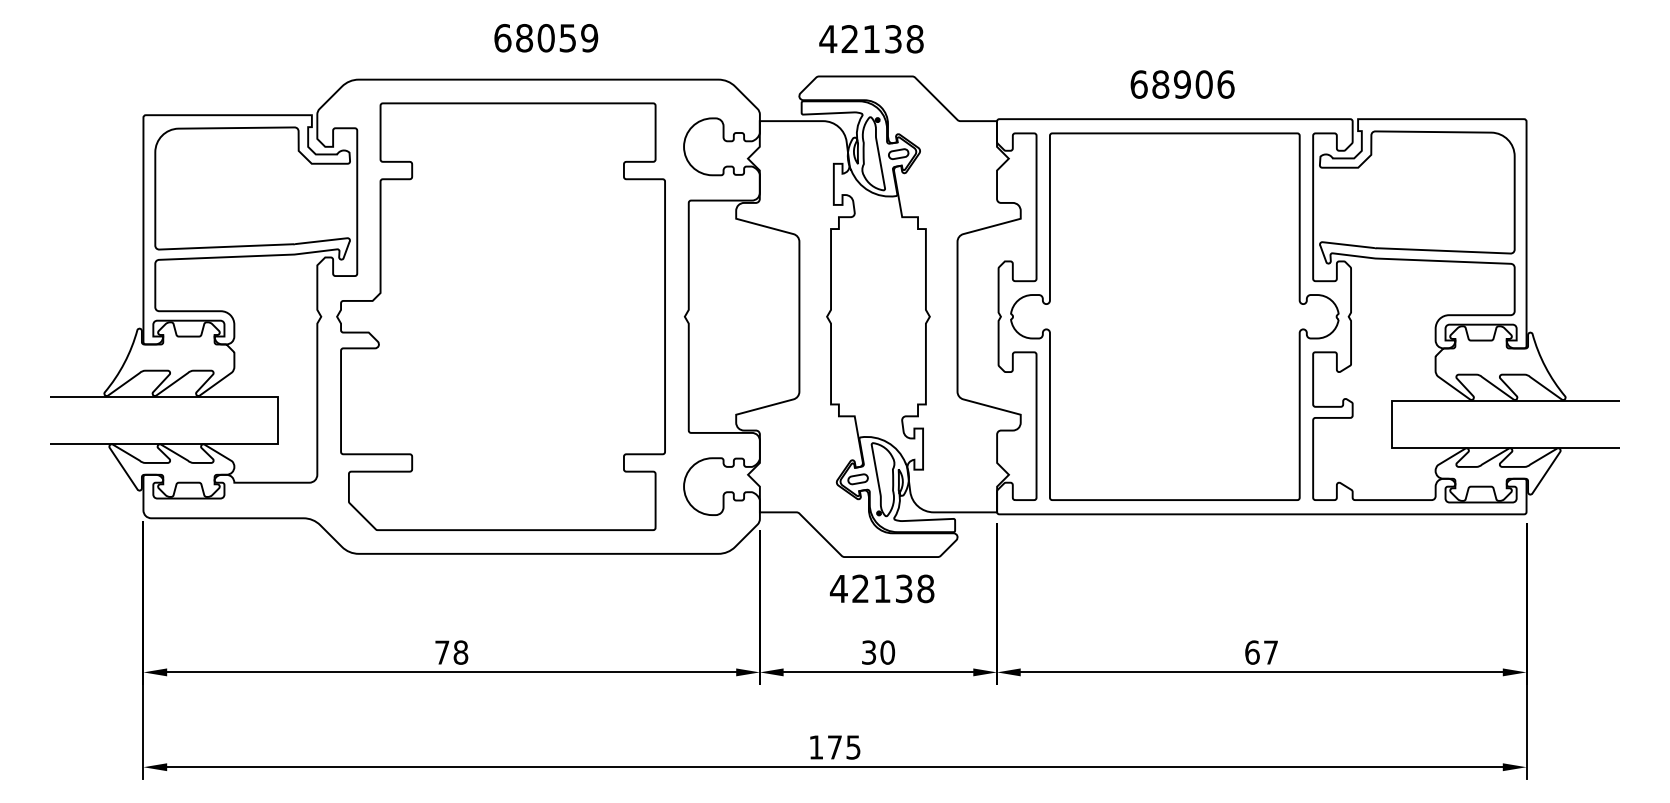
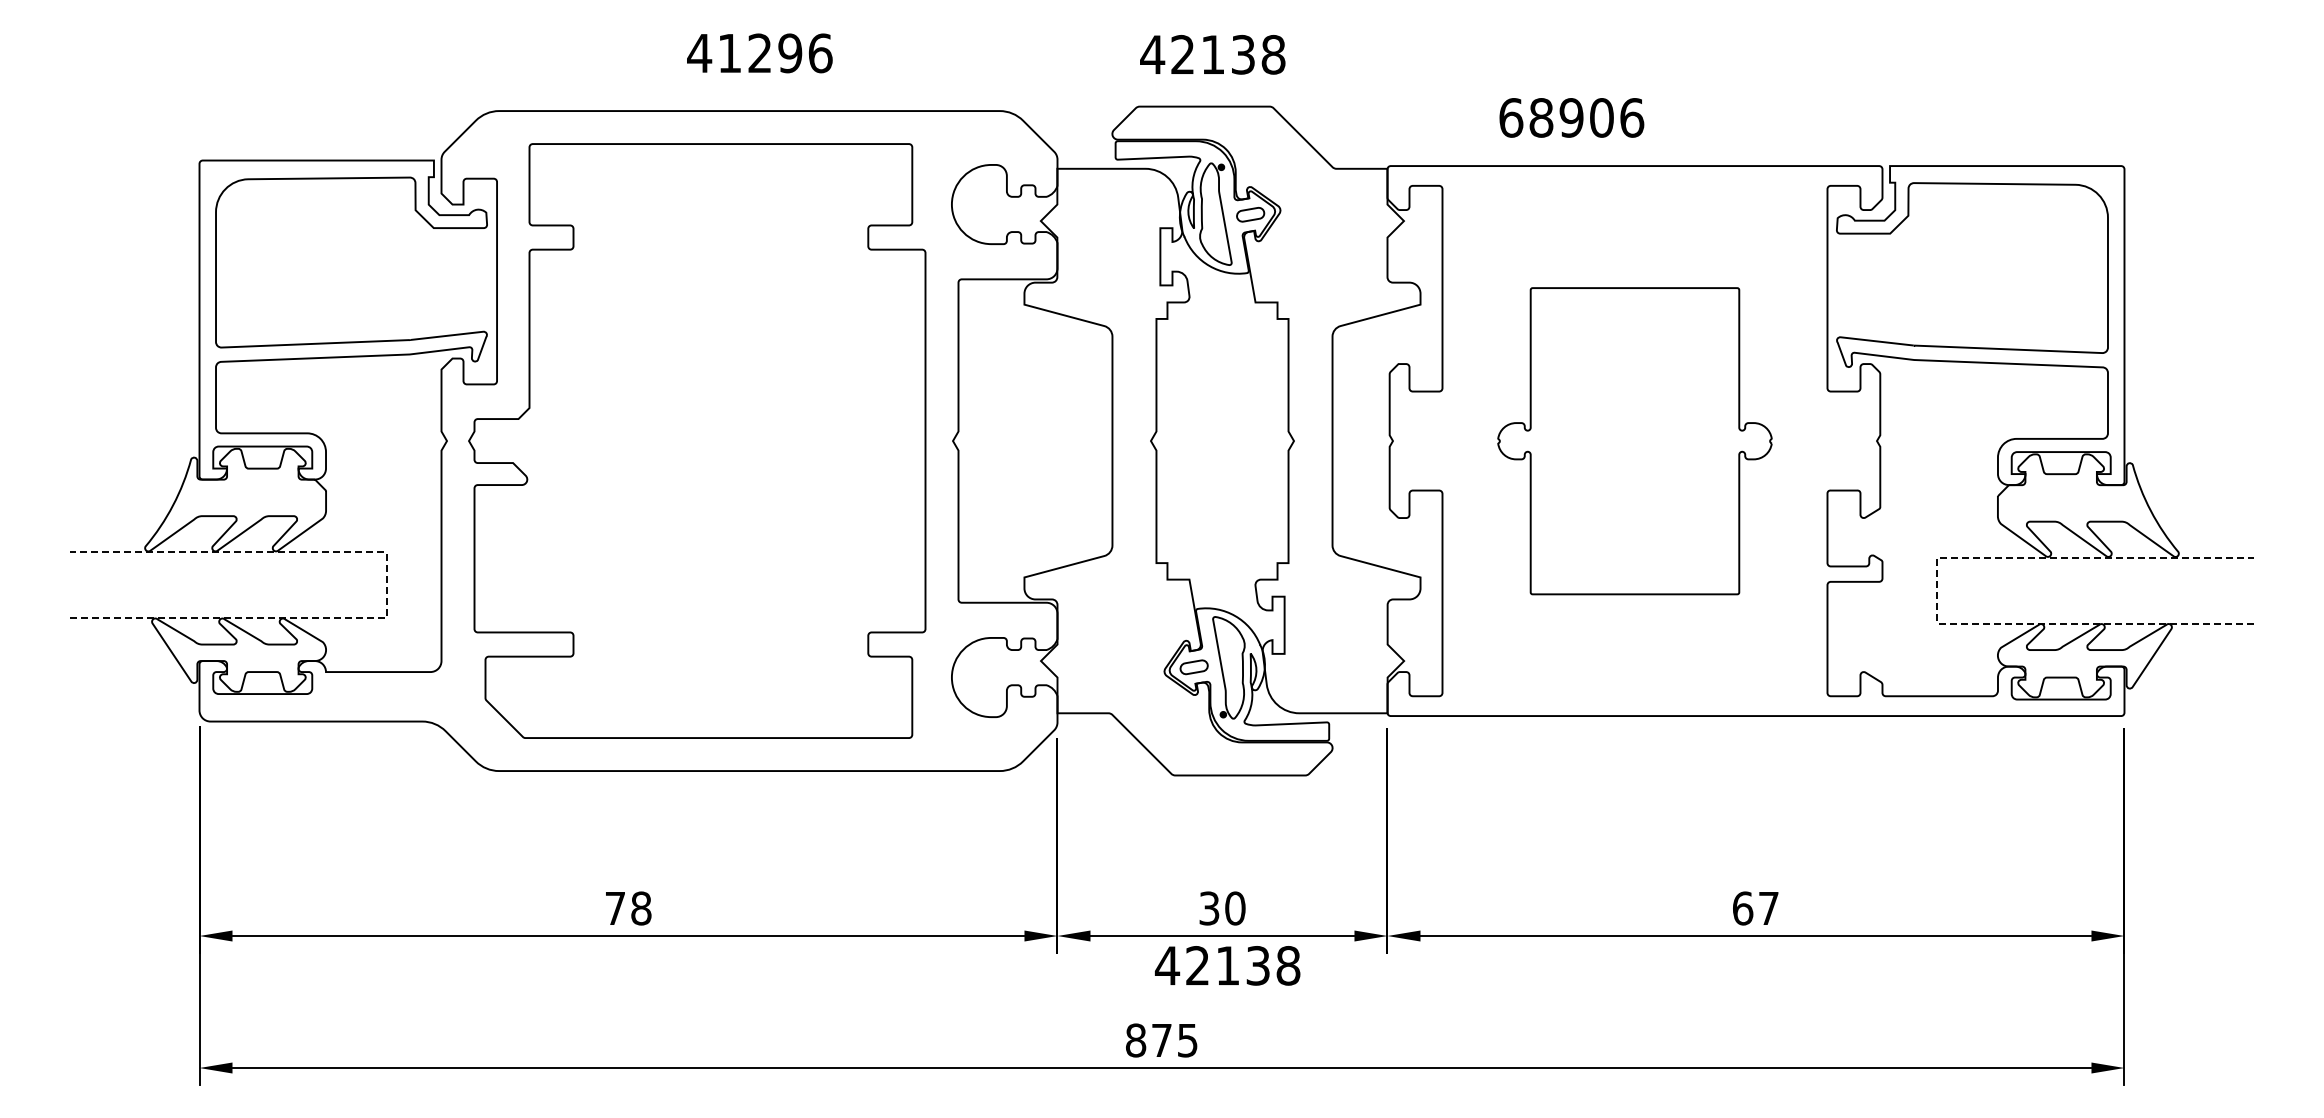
text: (545, 38) -> (759, 53), 68059 -> 41296
text: (1182, 84) -> (1571, 117), moved
part: (1174, 317) -> (1634, 441), size x0.6
line: (277, 420) -> (386, 585), solid -> dashed
line: (1392, 424) -> (1937, 590), solid -> dashed
text: (882, 588) -> (1227, 965), moved
text: (816, 747) -> (1136, 1040), 175 -> 875

